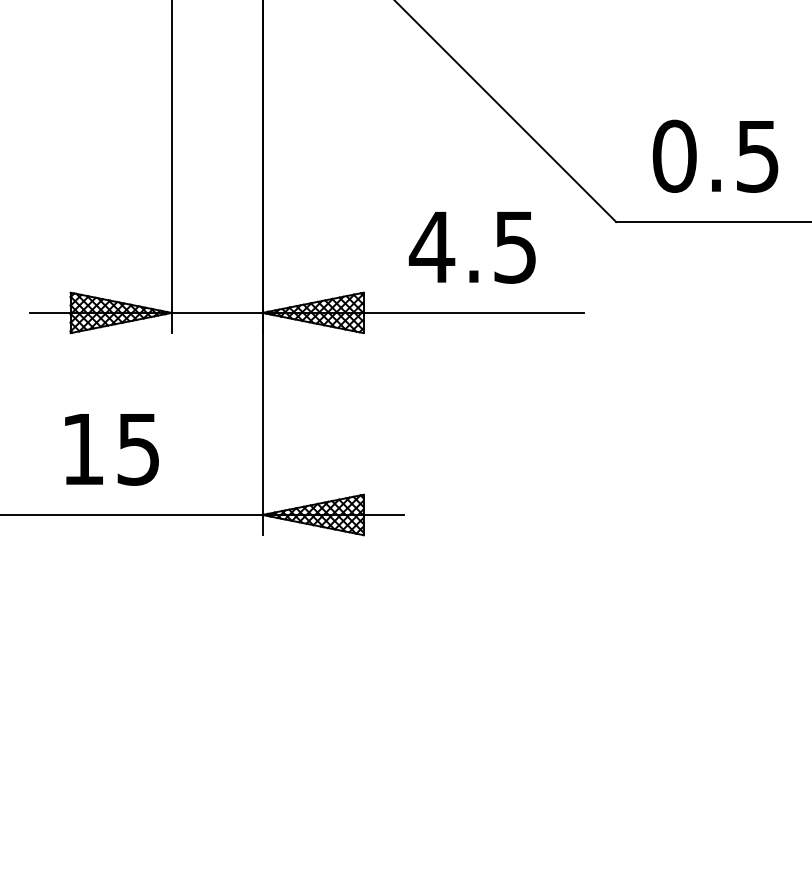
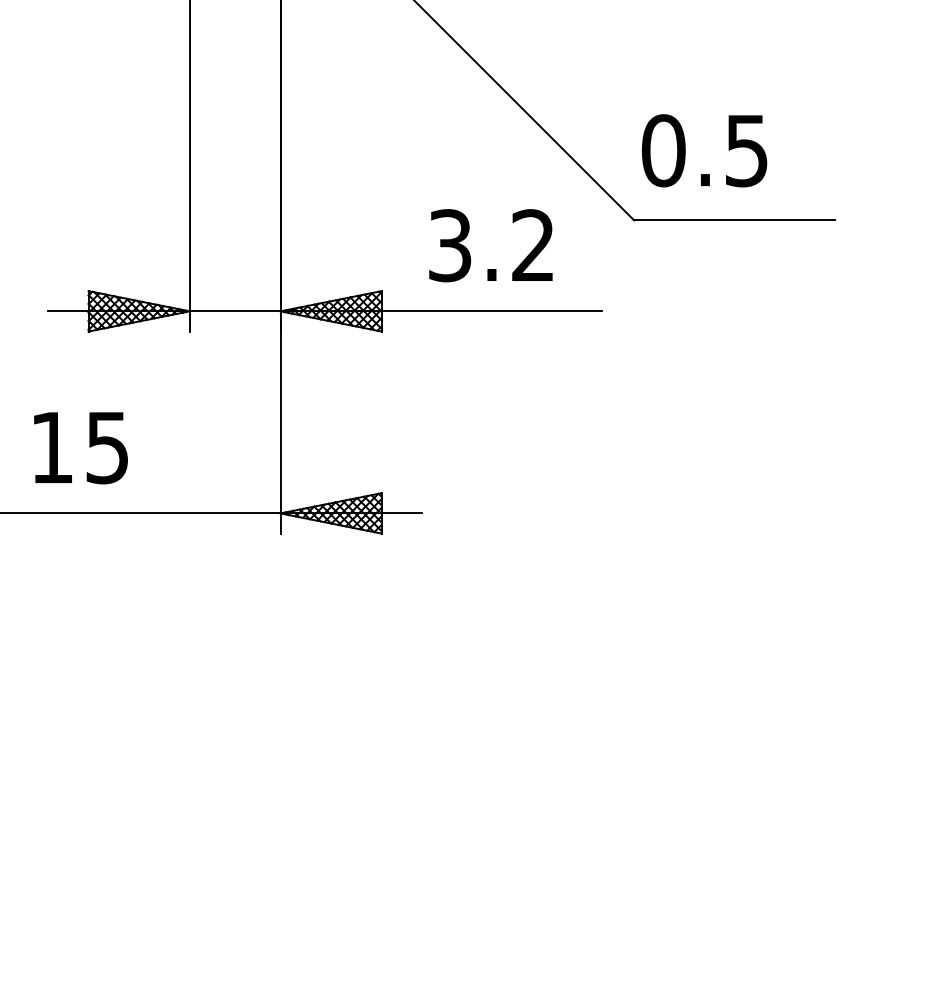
text: (715, 156) -> (704, 150), moved
text: (471, 247) -> (489, 245), 4.5 -> 3.2
text: (111, 450) -> (80, 448), moved

